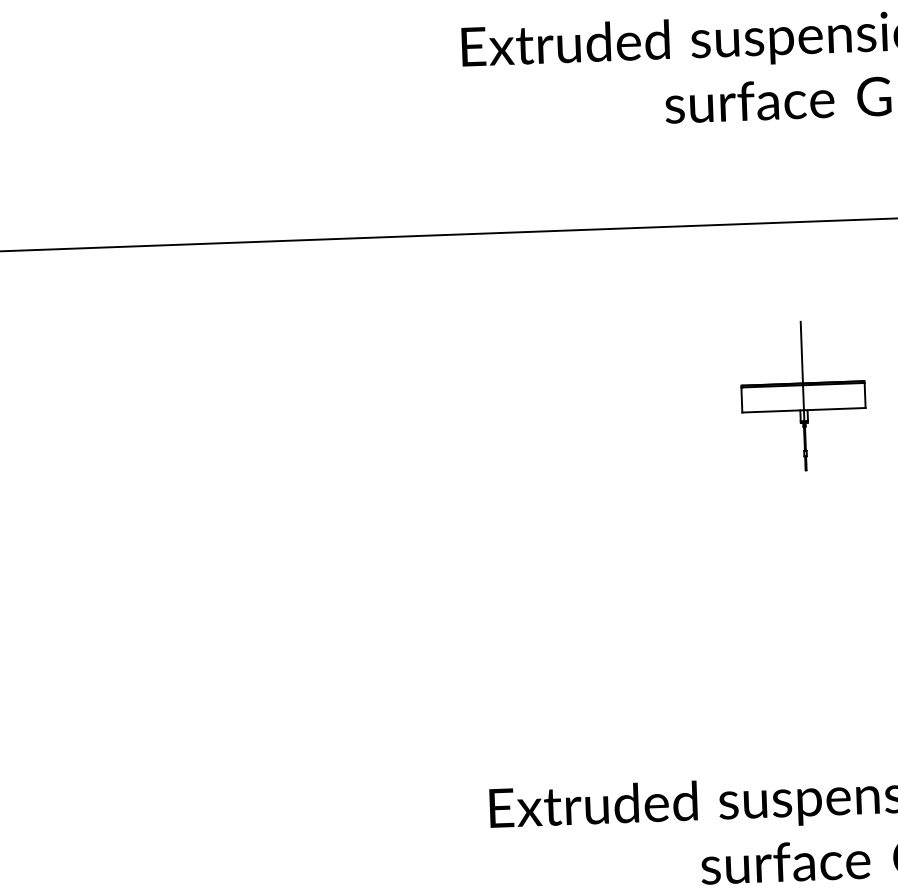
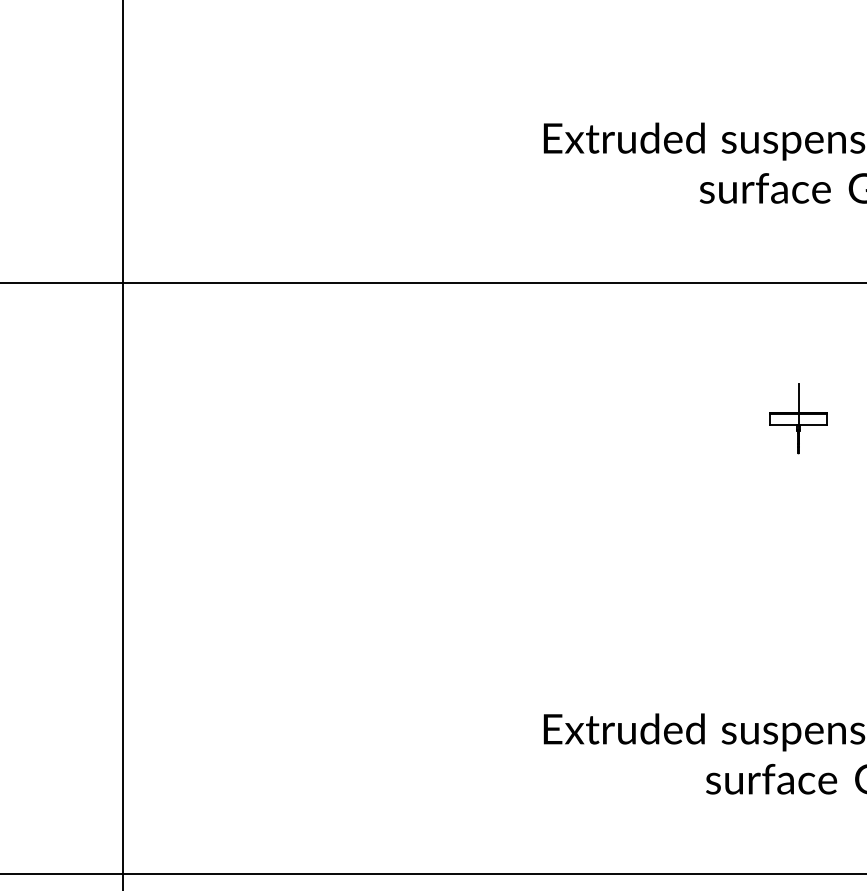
part: (803, 396) -> (798, 418), size x0.6

